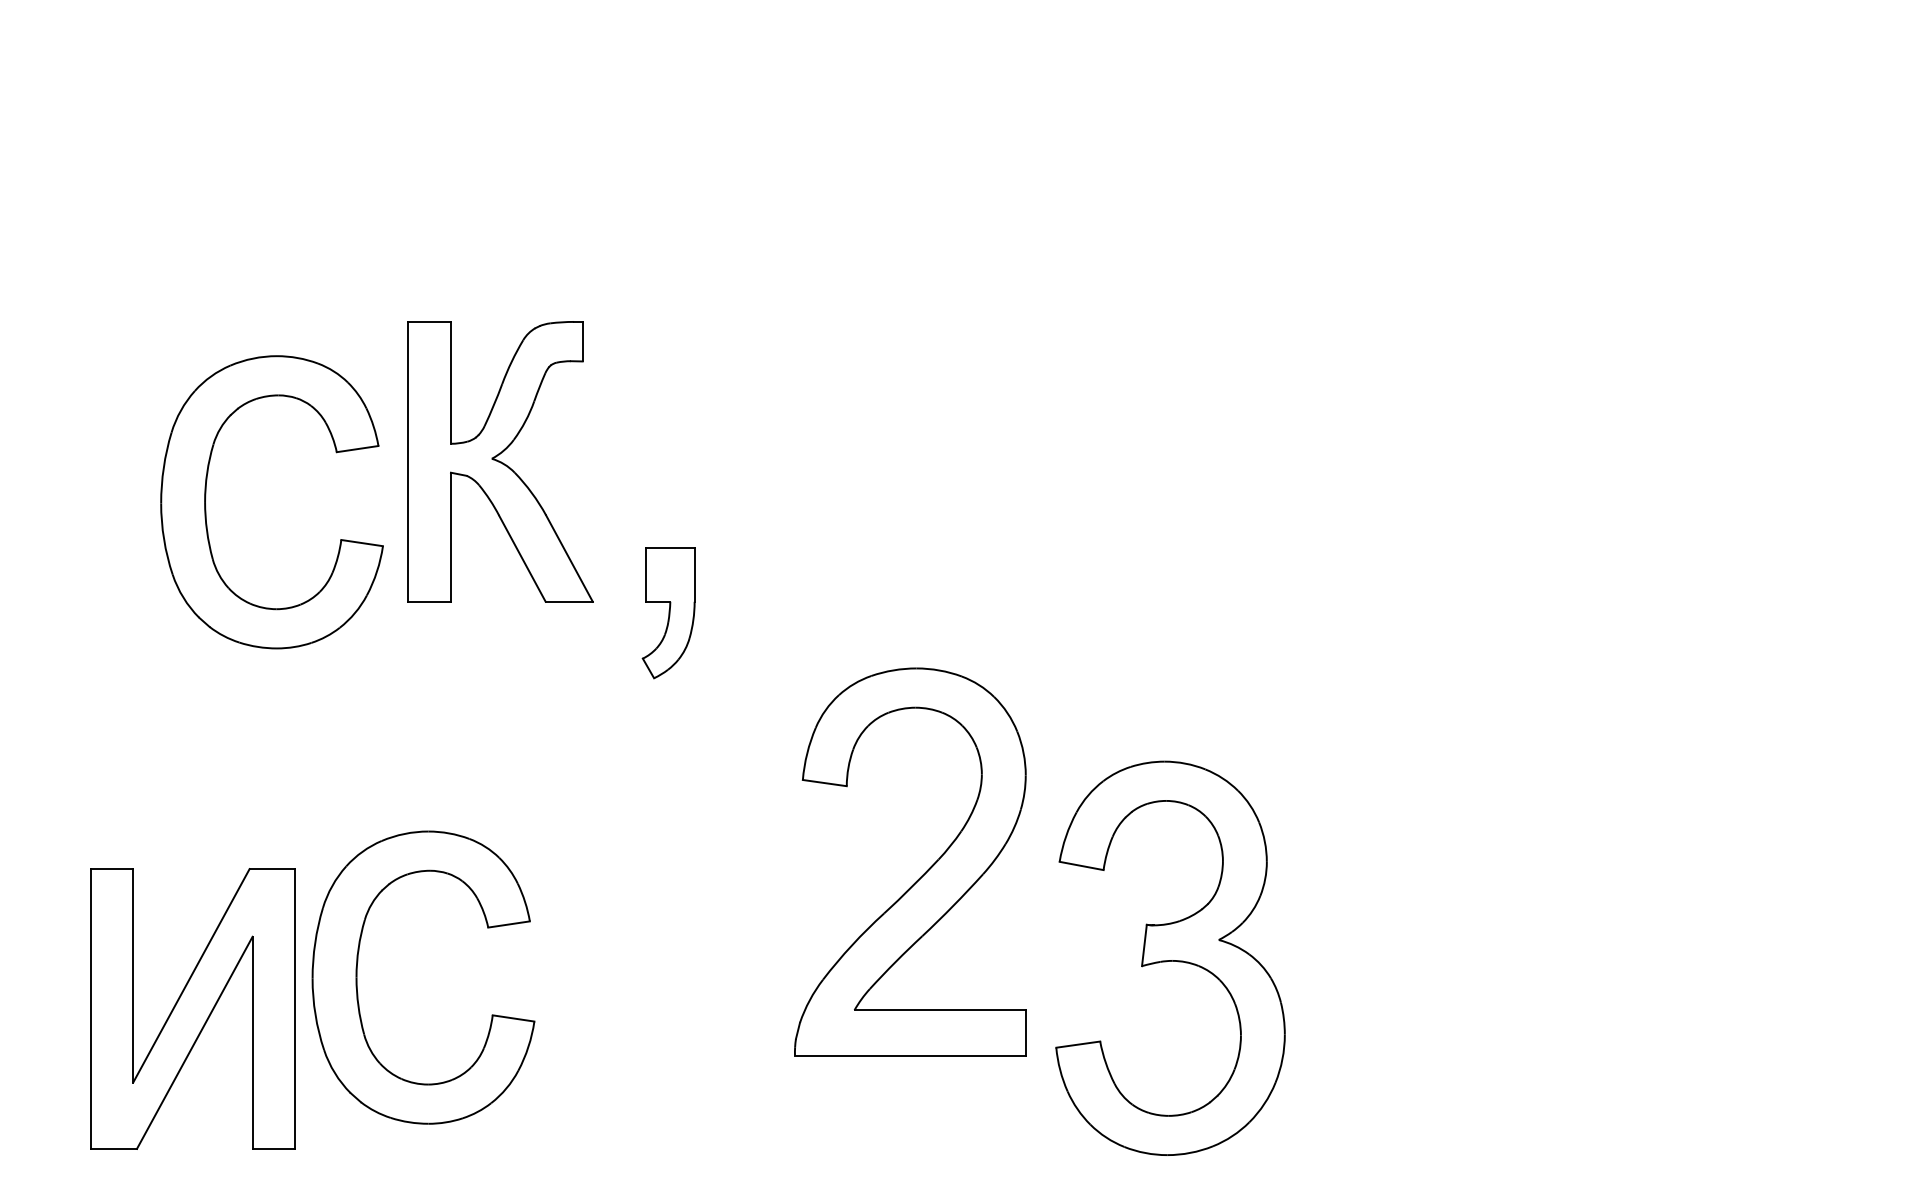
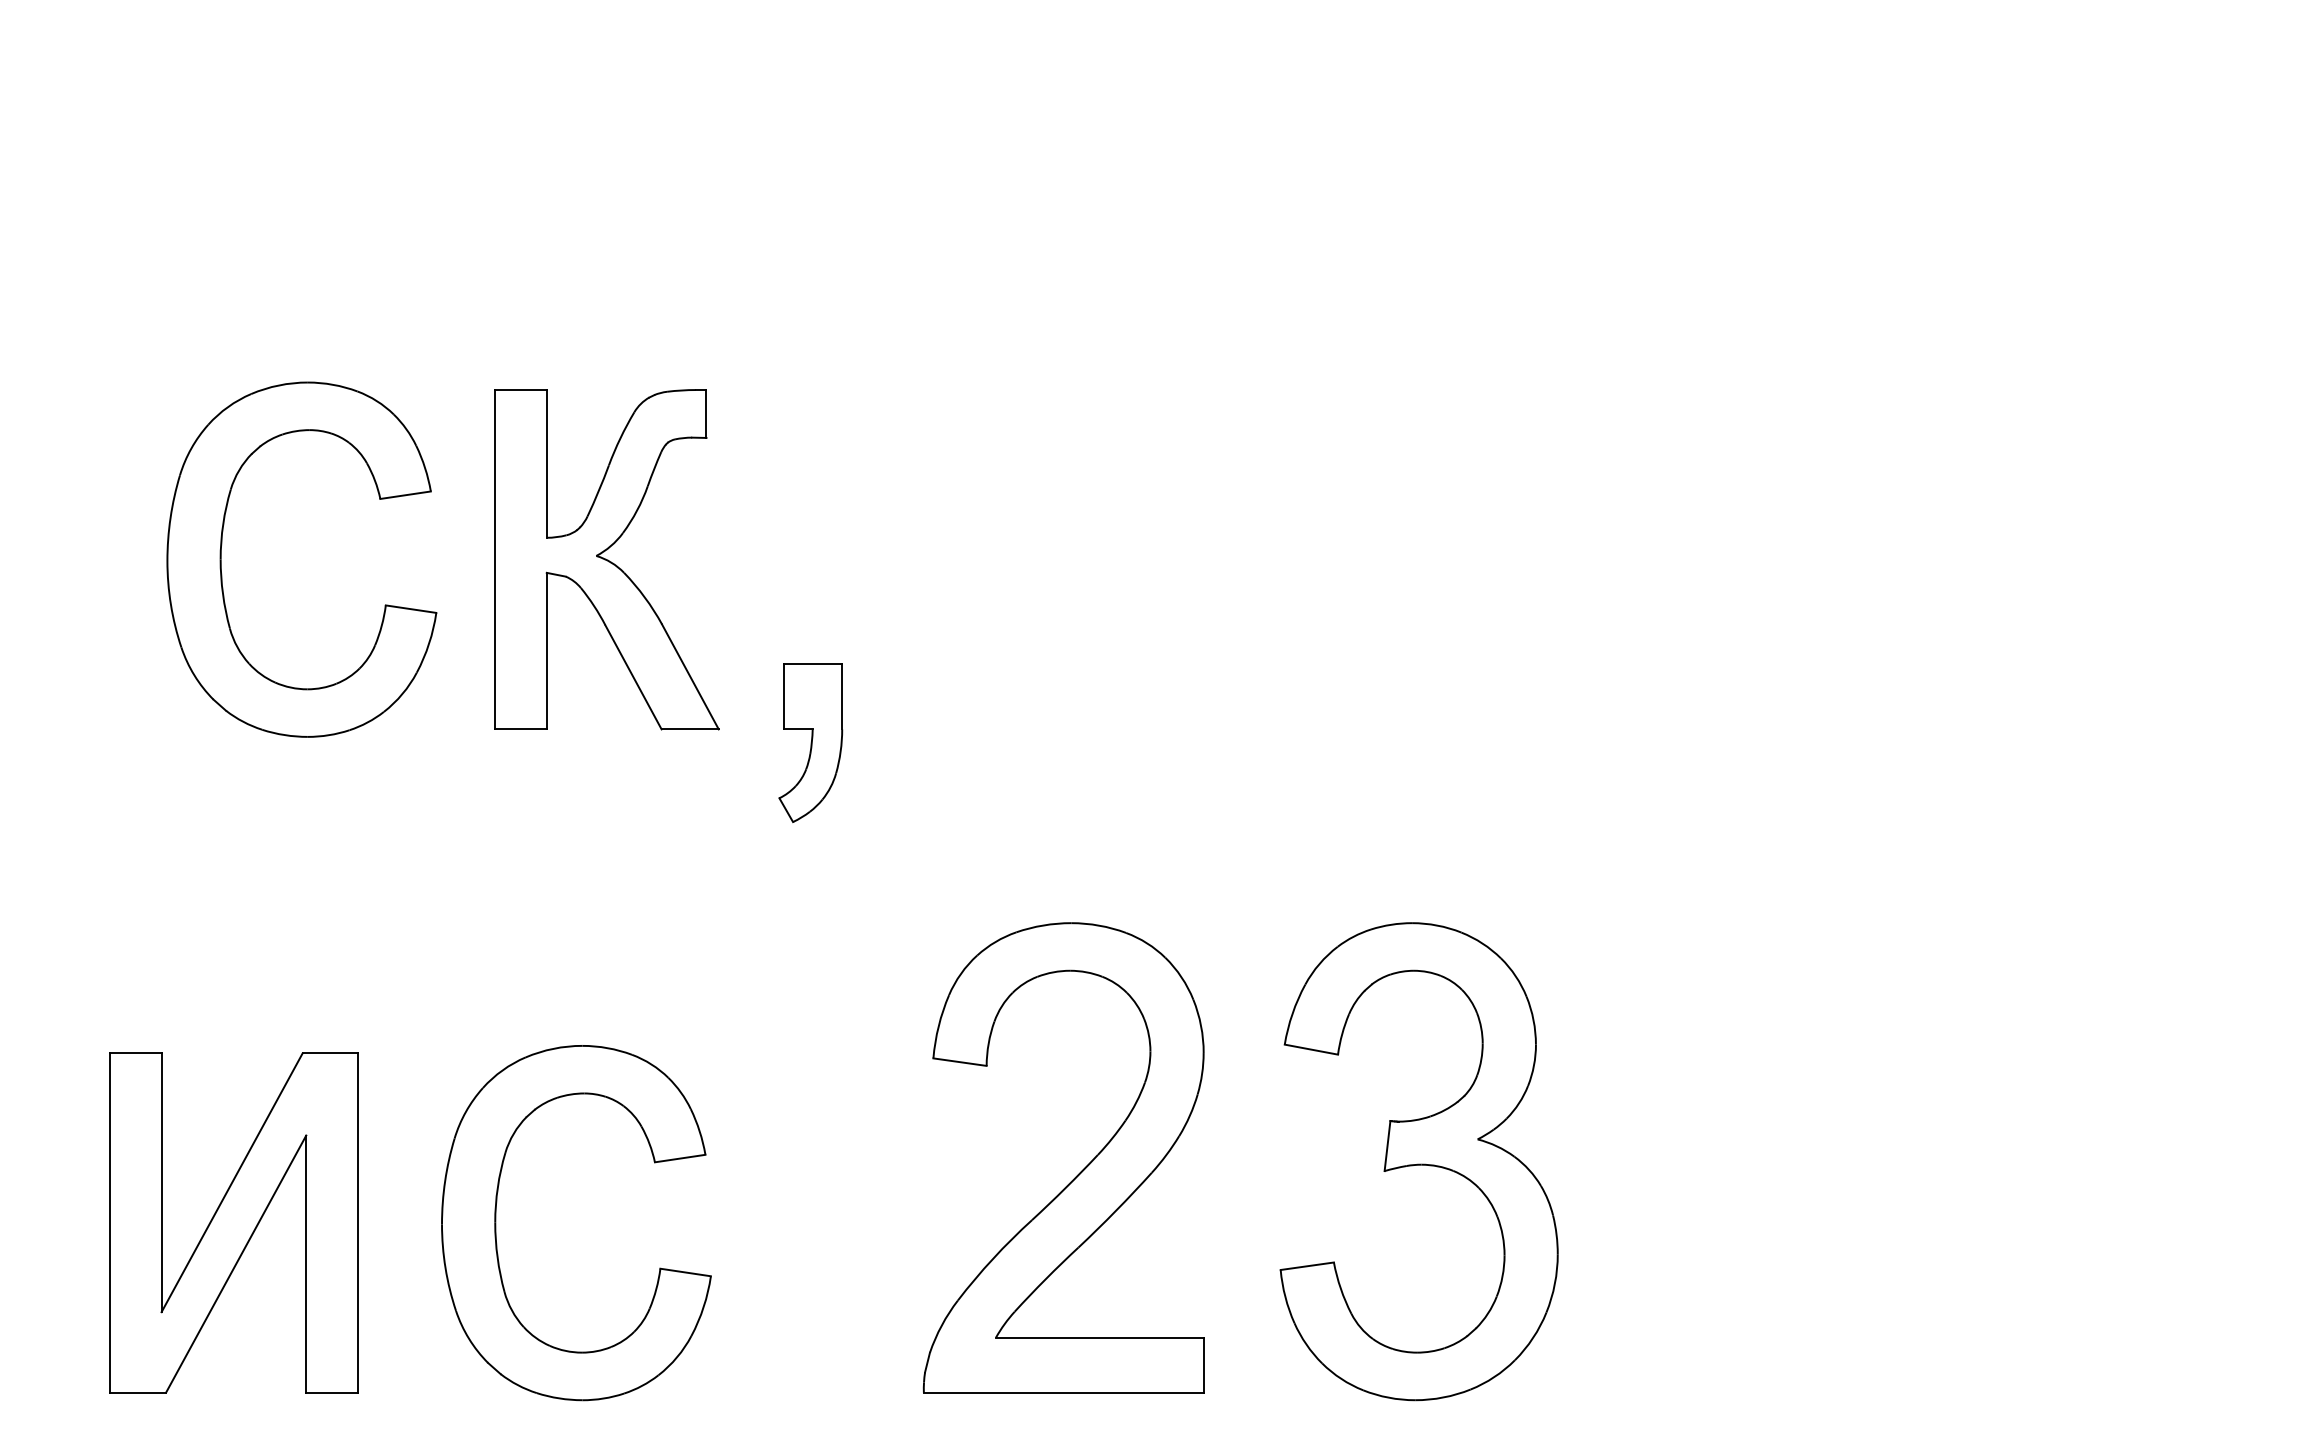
part: (205, 502) -> (221, 559), moved
part: (923, 874) -> (1079, 1172), moved
part: (357, 978) -> (496, 1223), moved

